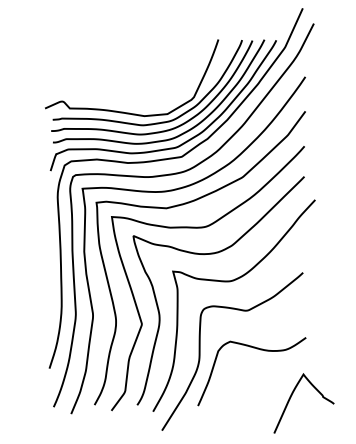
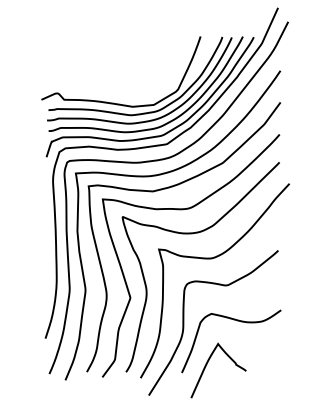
curve: (291, 397) -> (207, 365), moved

